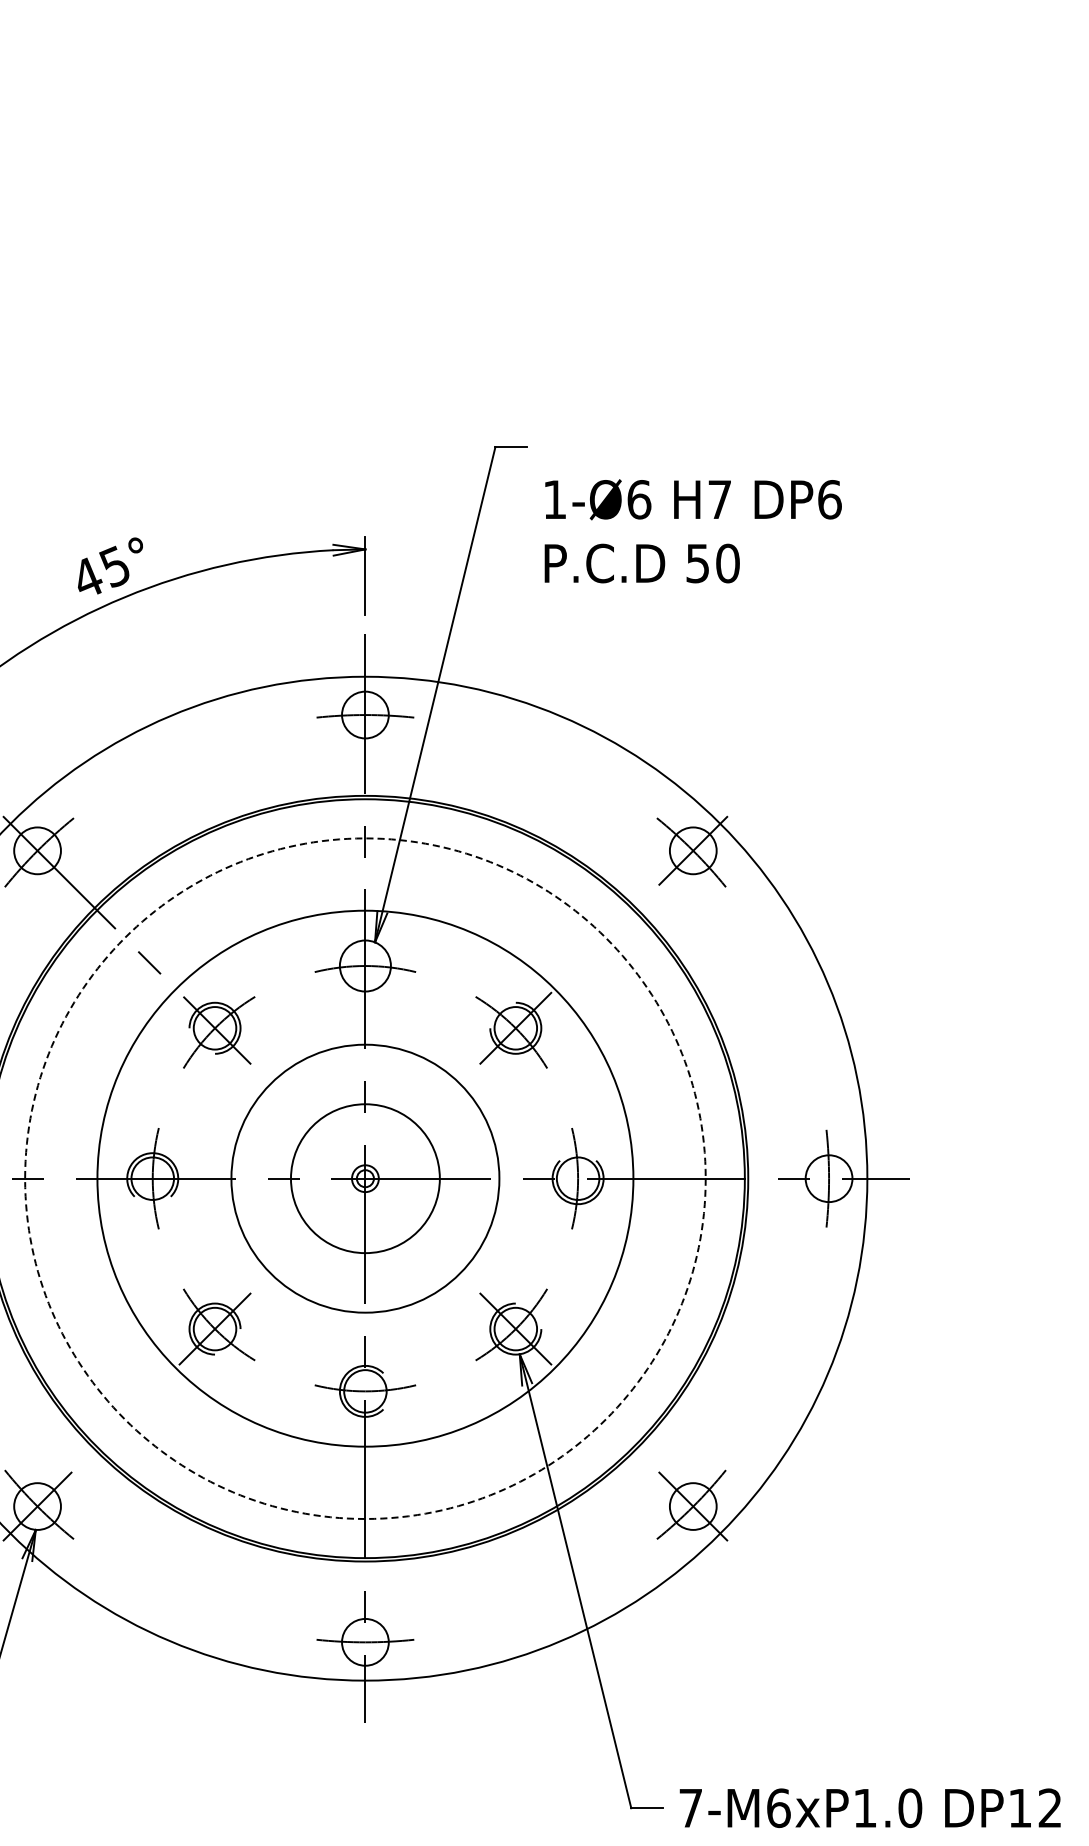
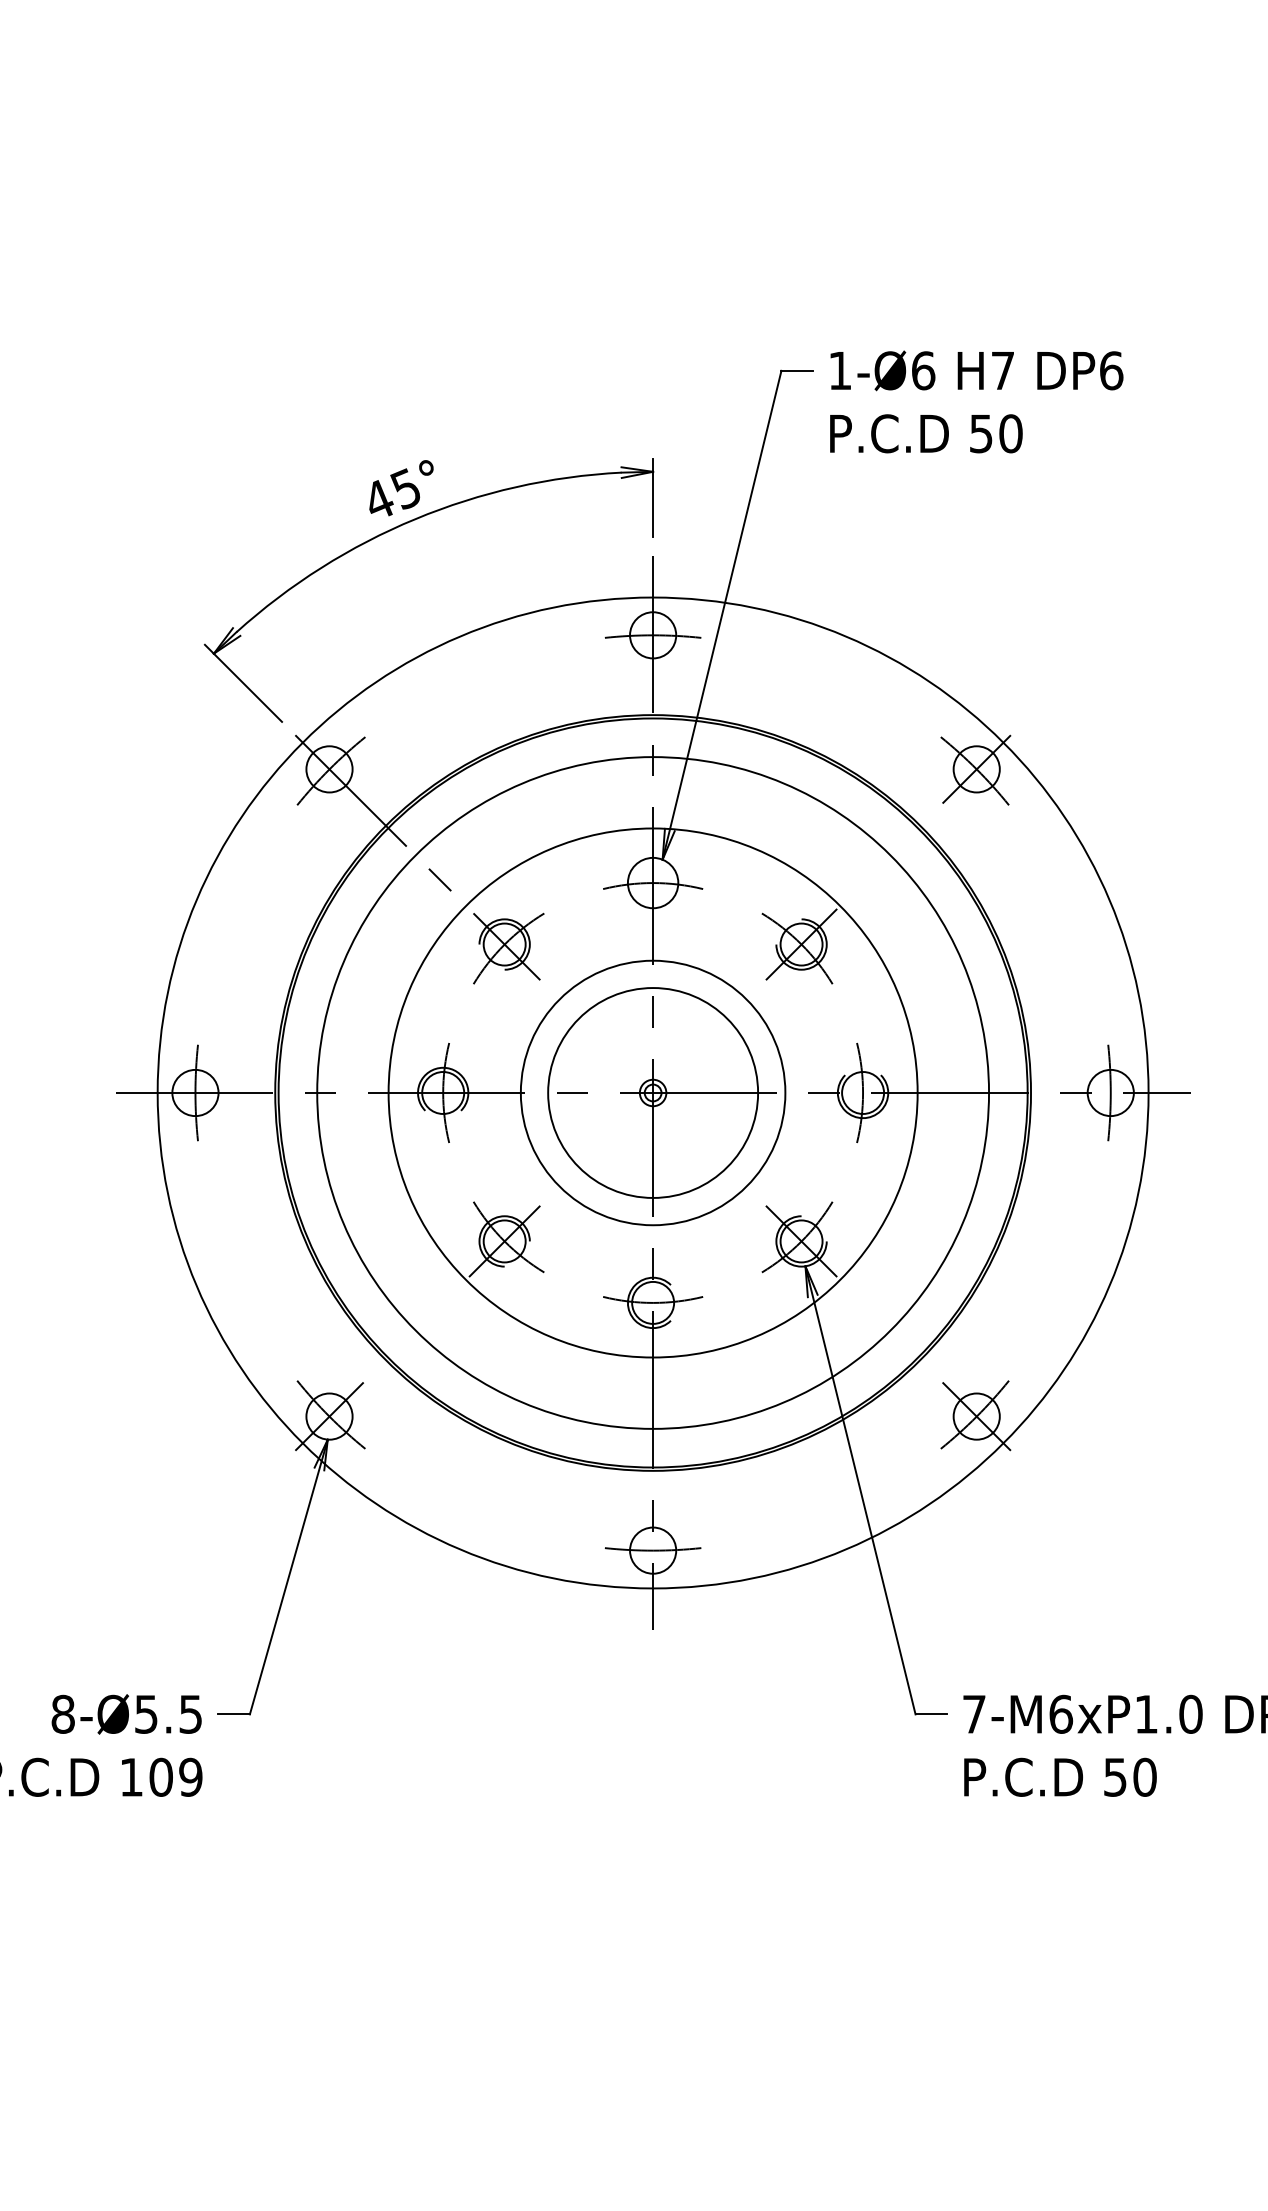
text: (693, 530) -> (976, 401), moved
circle: (365, 1178) -> (653, 1092), dashed -> solid
circle: (365, 1178) -> (653, 1092), size x1.43

